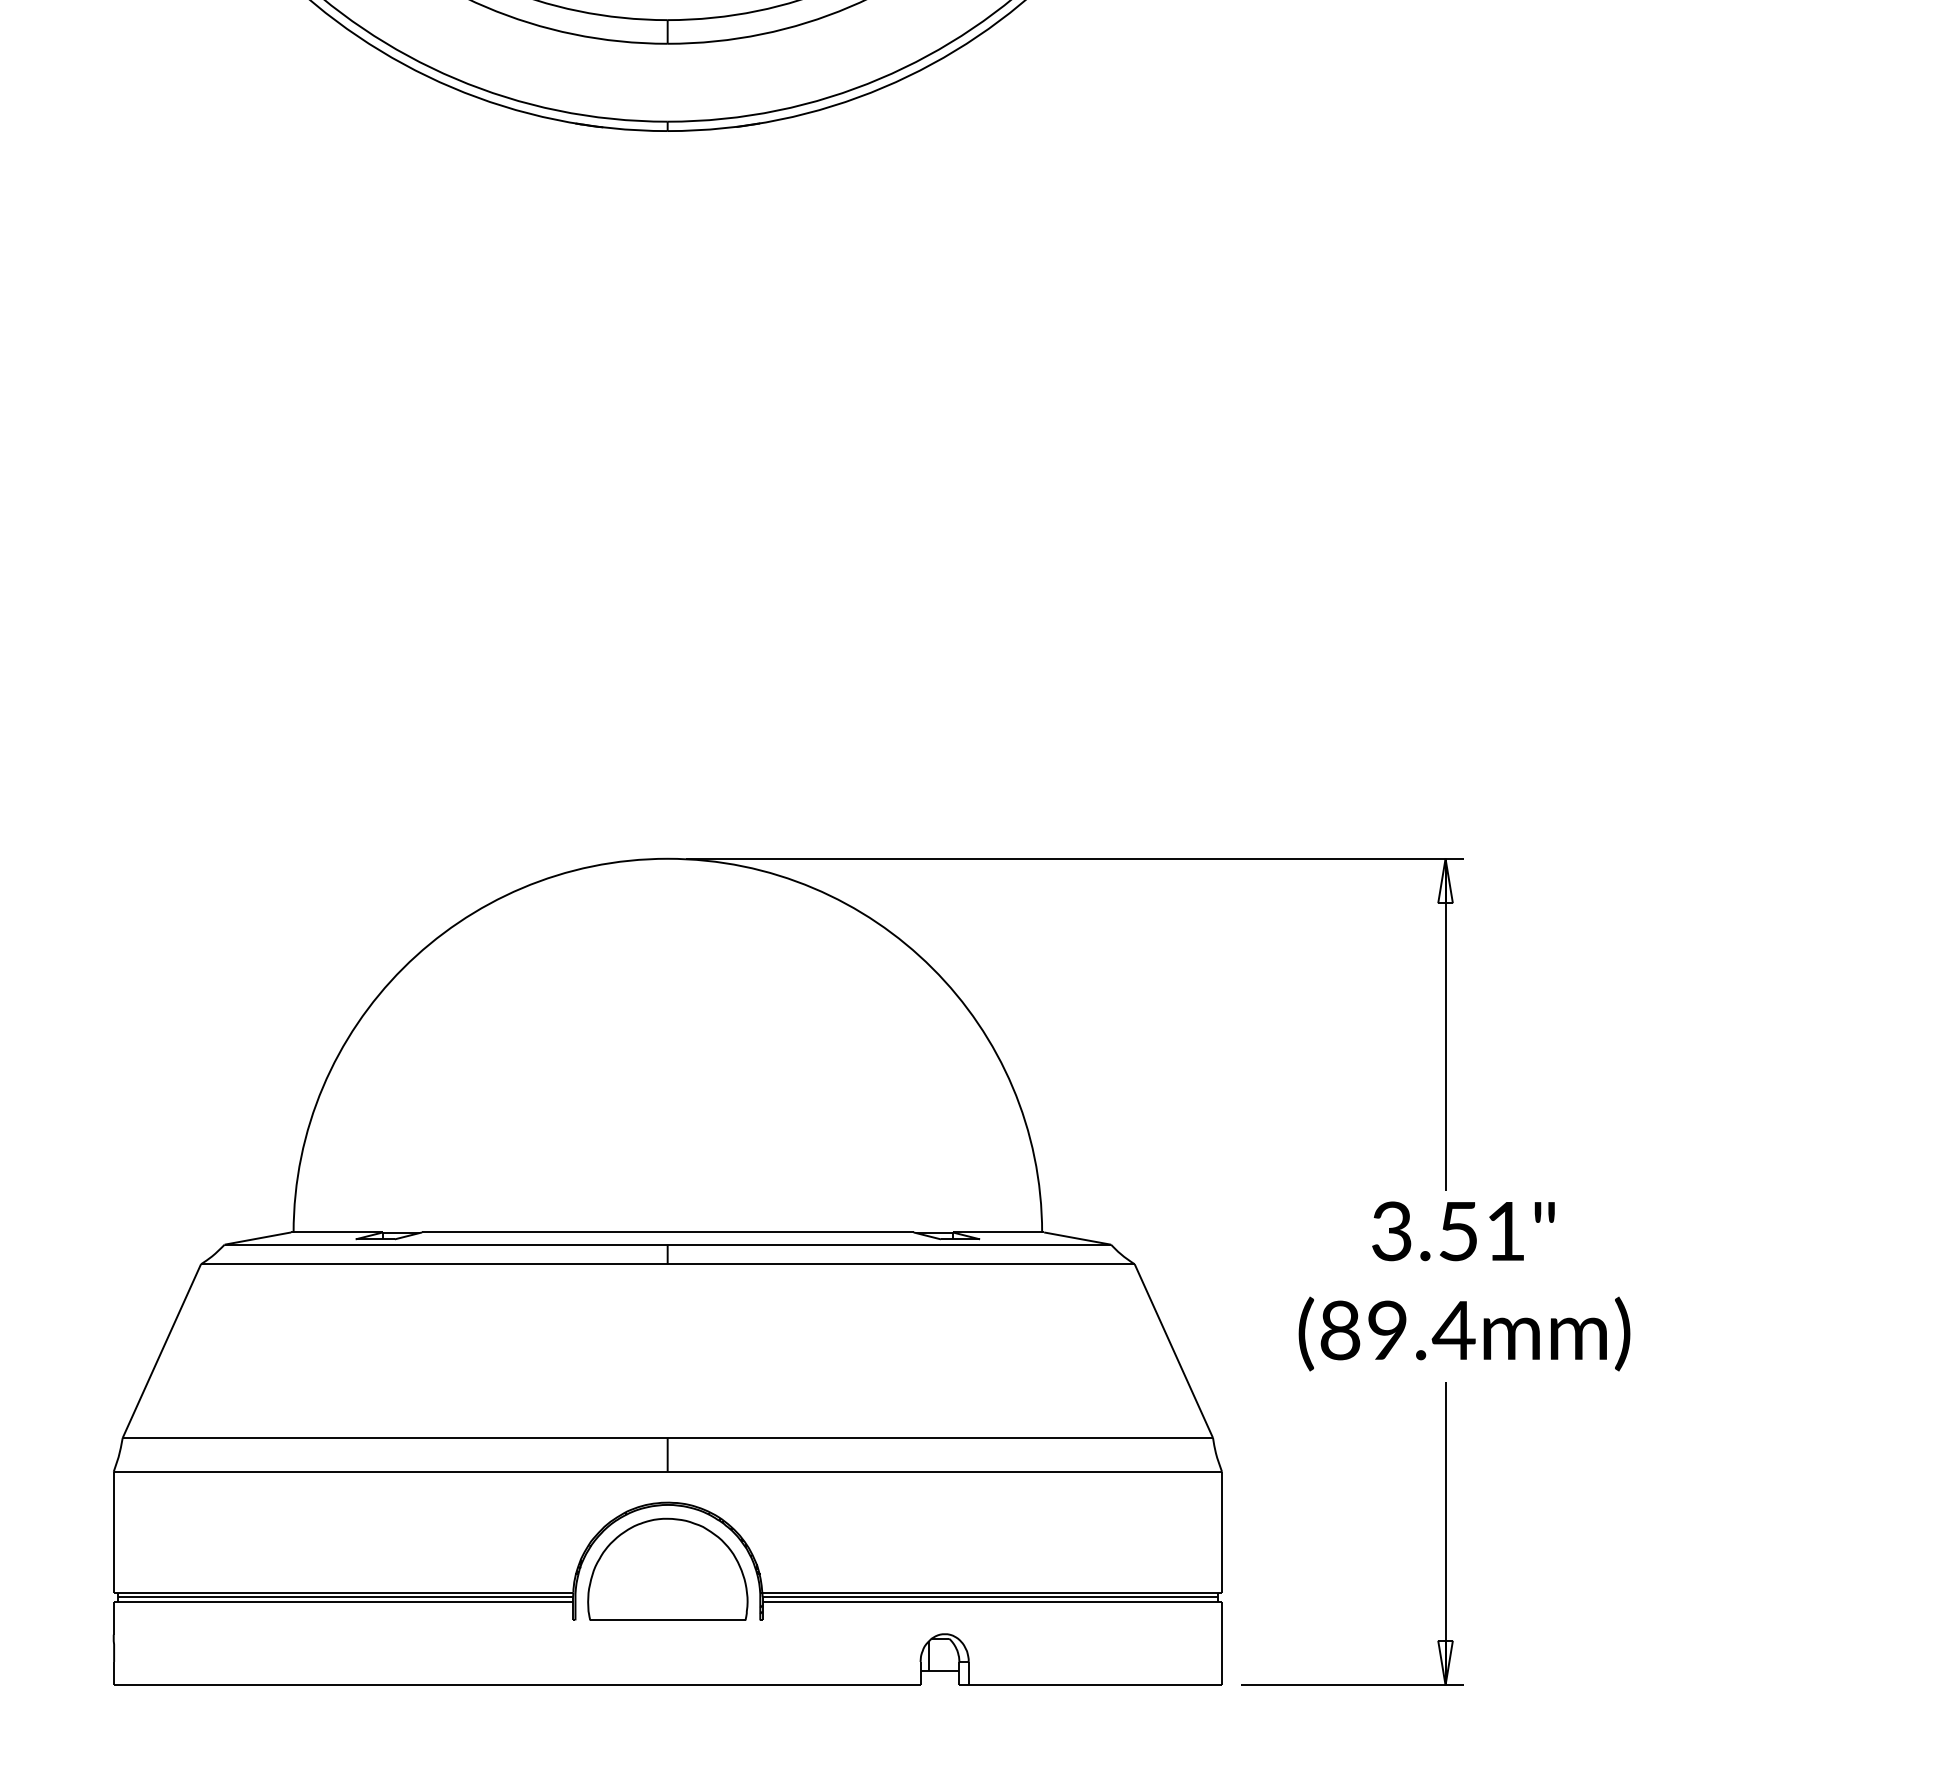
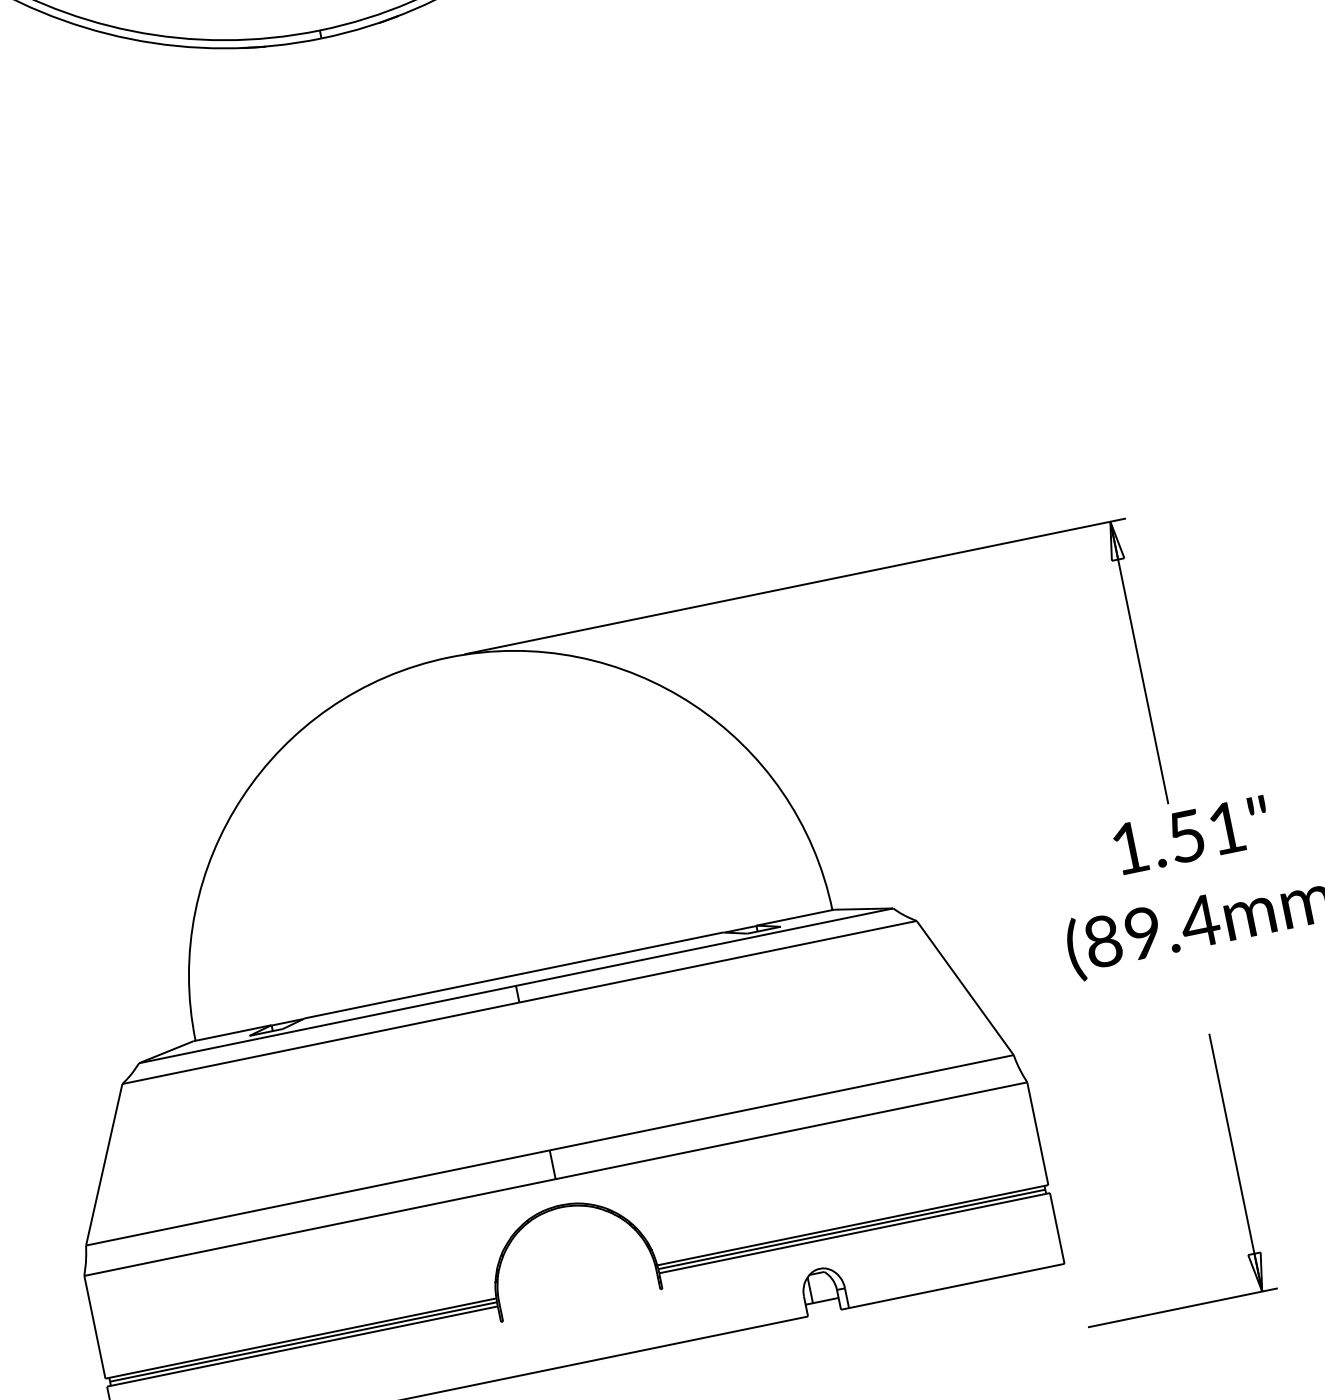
text: (1391, 1231) -> (1129, 848), 3.51" -> 1.51"
part: (1445, 1533) -> (1235, 1162), moved
part: (667, 1568) -> (572, 1261), removed

